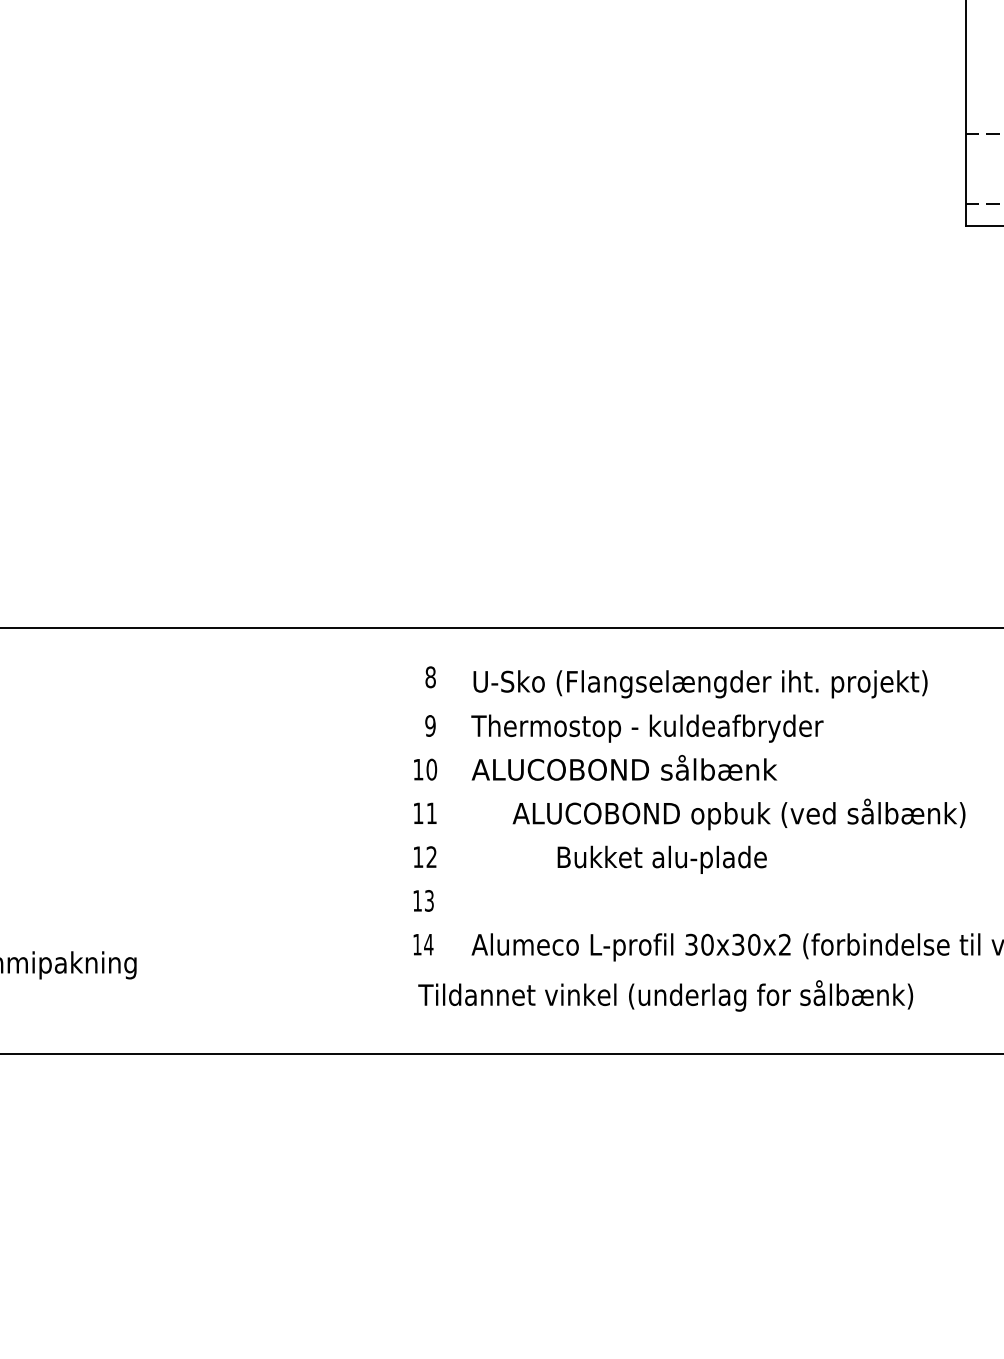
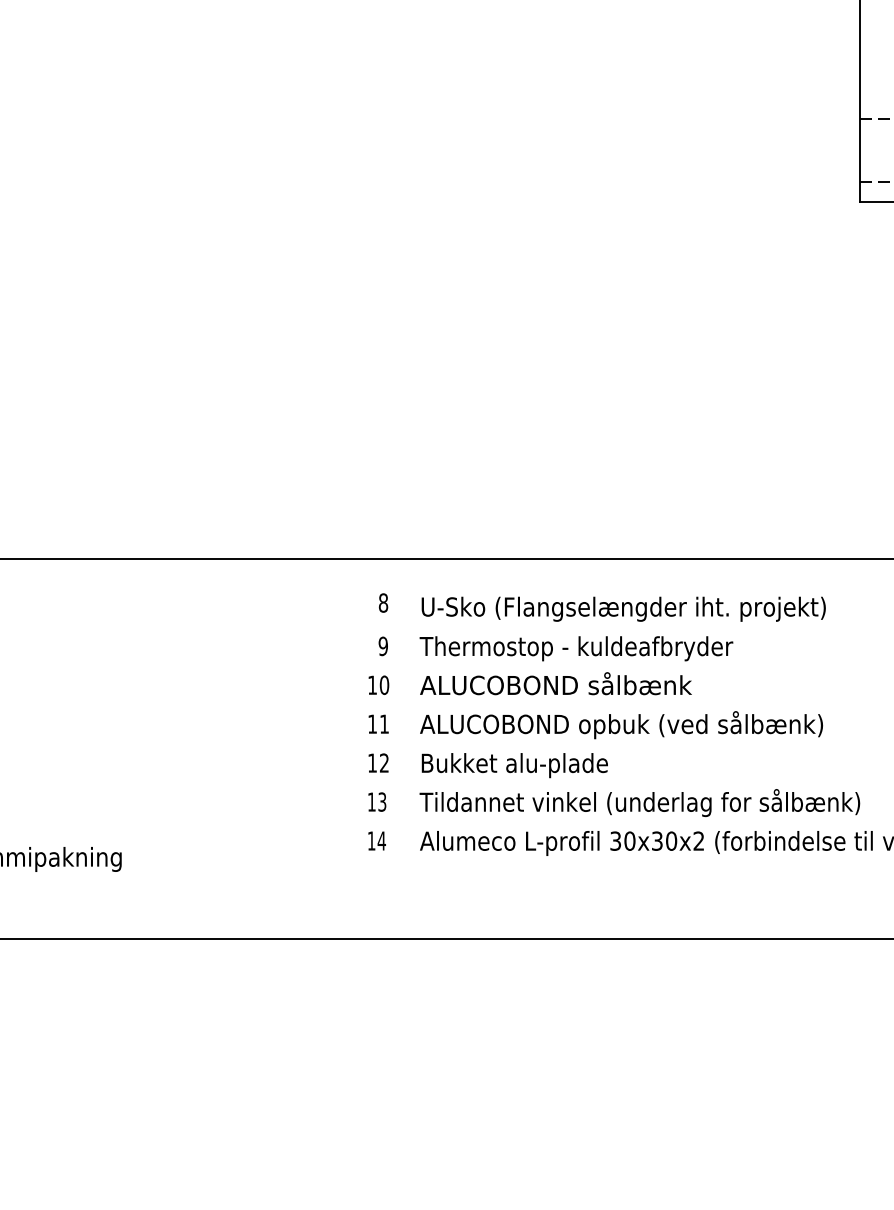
text: (738, 814) -> (621, 725), moved
text: (661, 859) -> (514, 765), moved
text: (665, 995) -> (639, 802), moved

